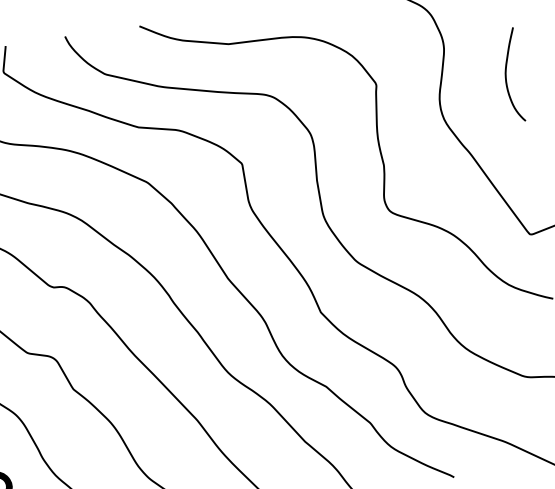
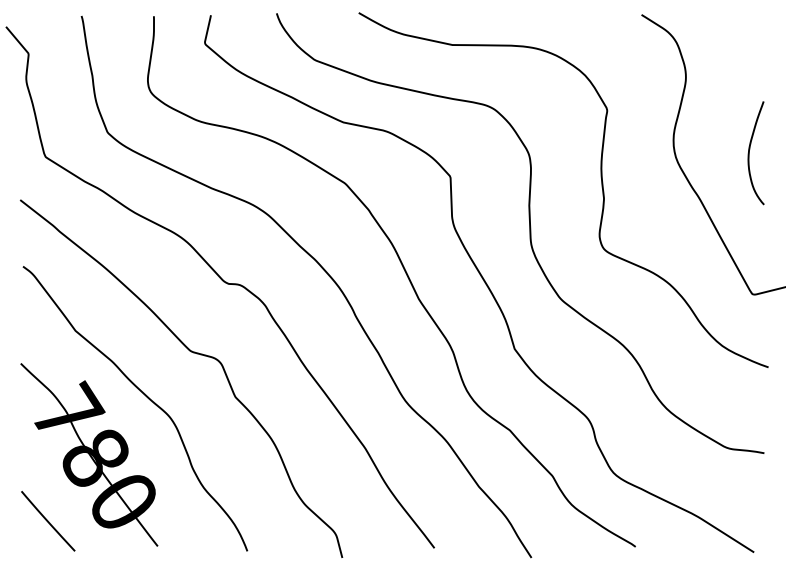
curve: (506, 76) -> (749, 153), moved

